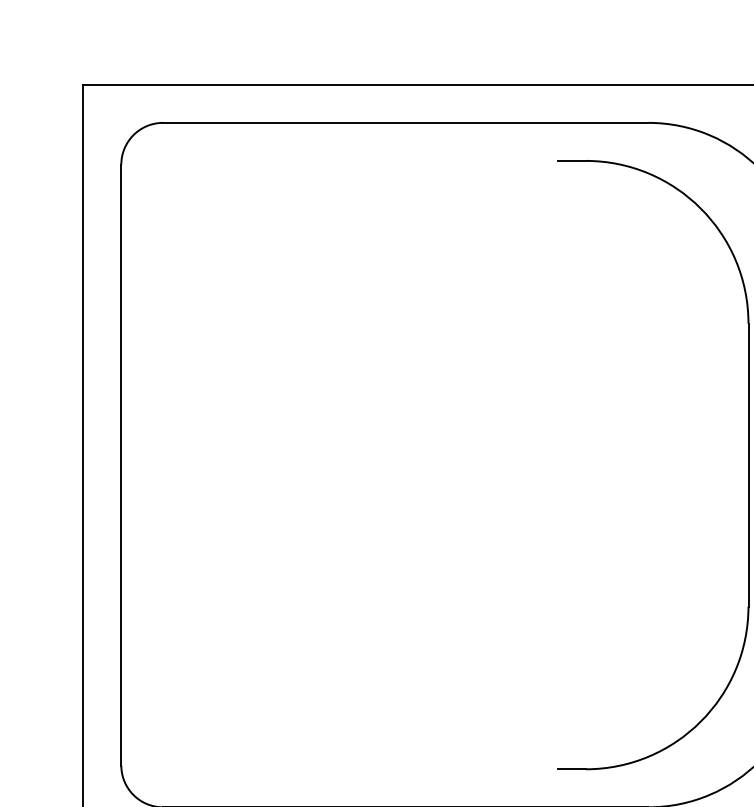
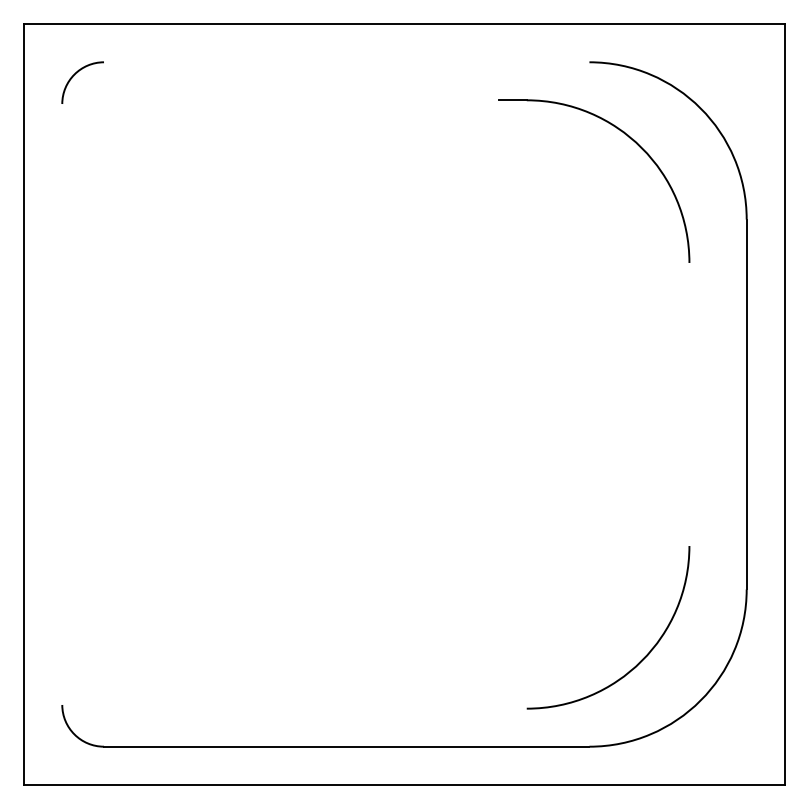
line: (405, 123) -> (346, 62), removed
line: (121, 465) -> (62, 404), removed
line: (748, 465) -> (689, 404), removed
line: (571, 769) -> (512, 708), removed

